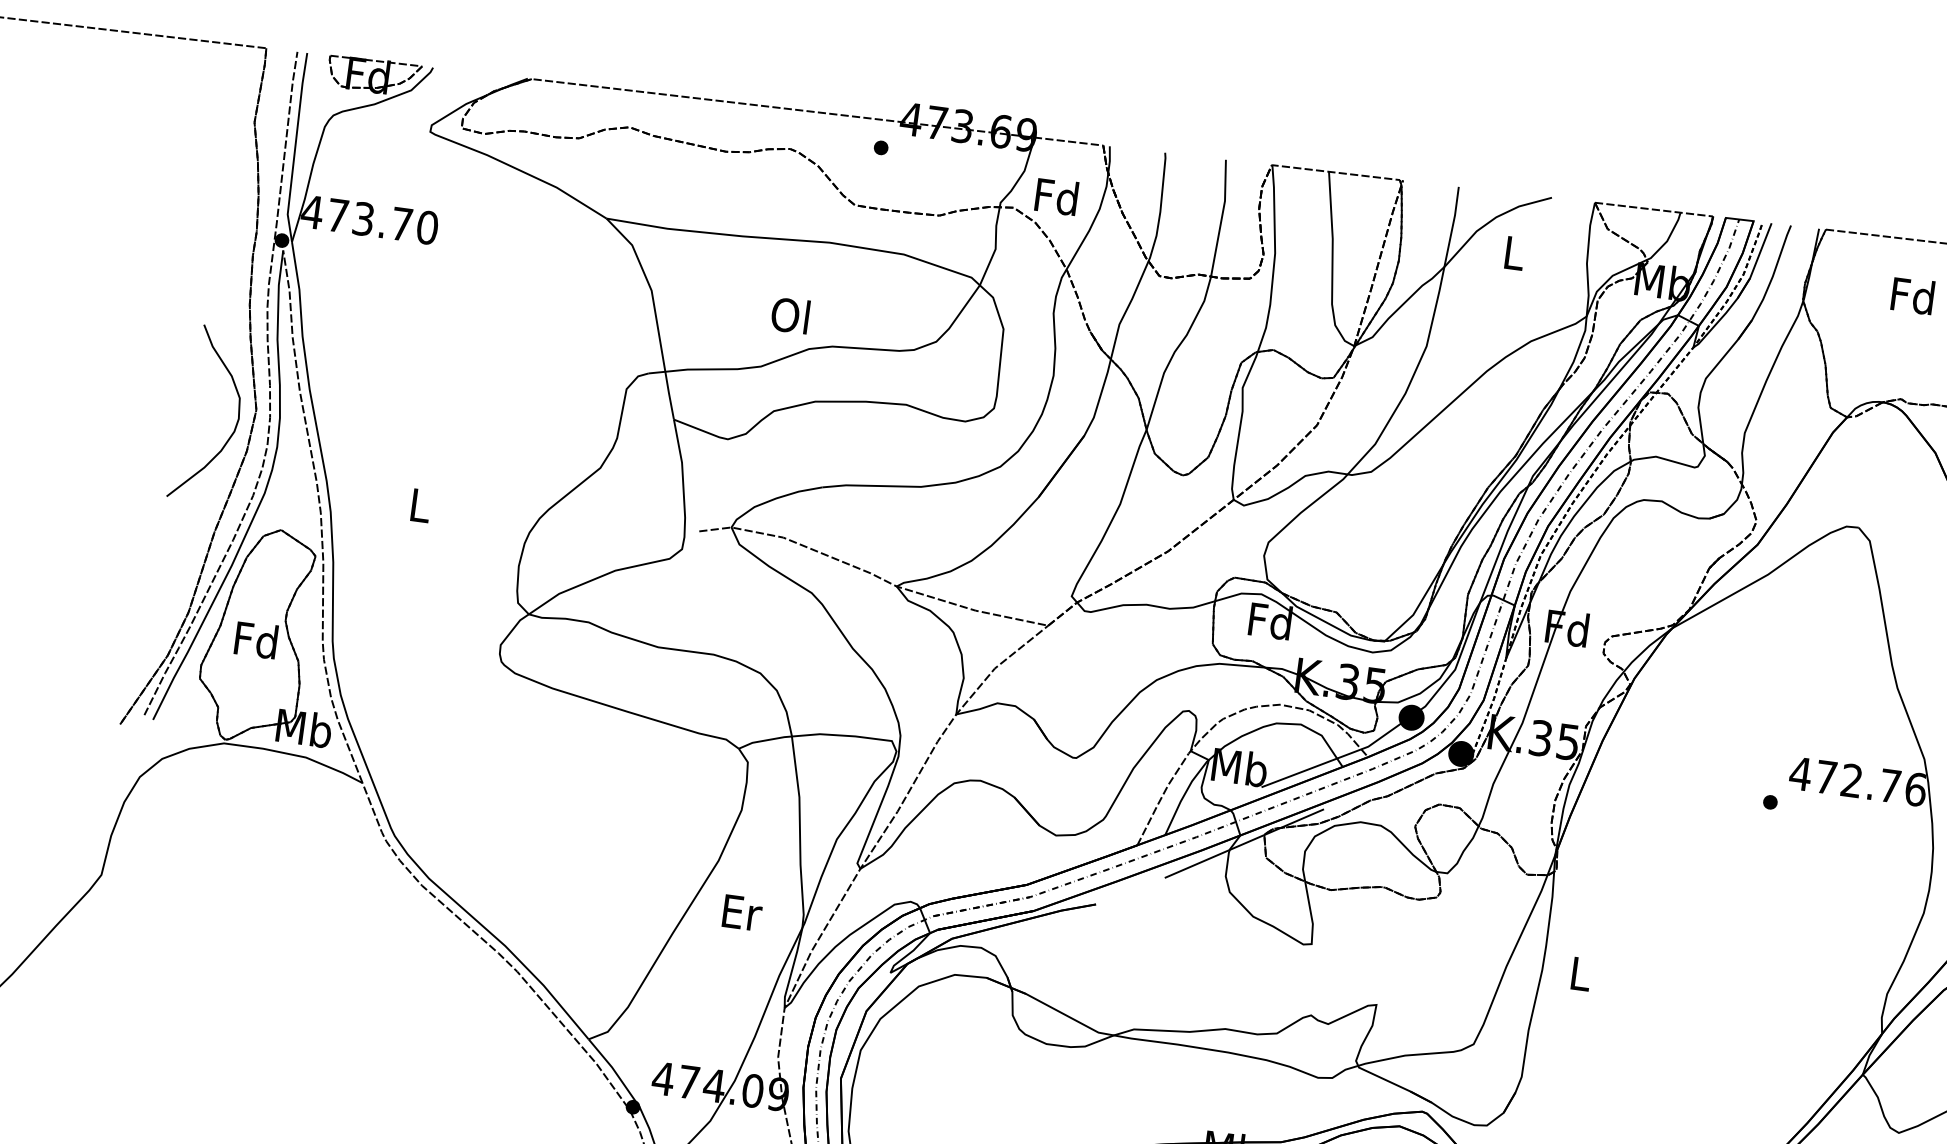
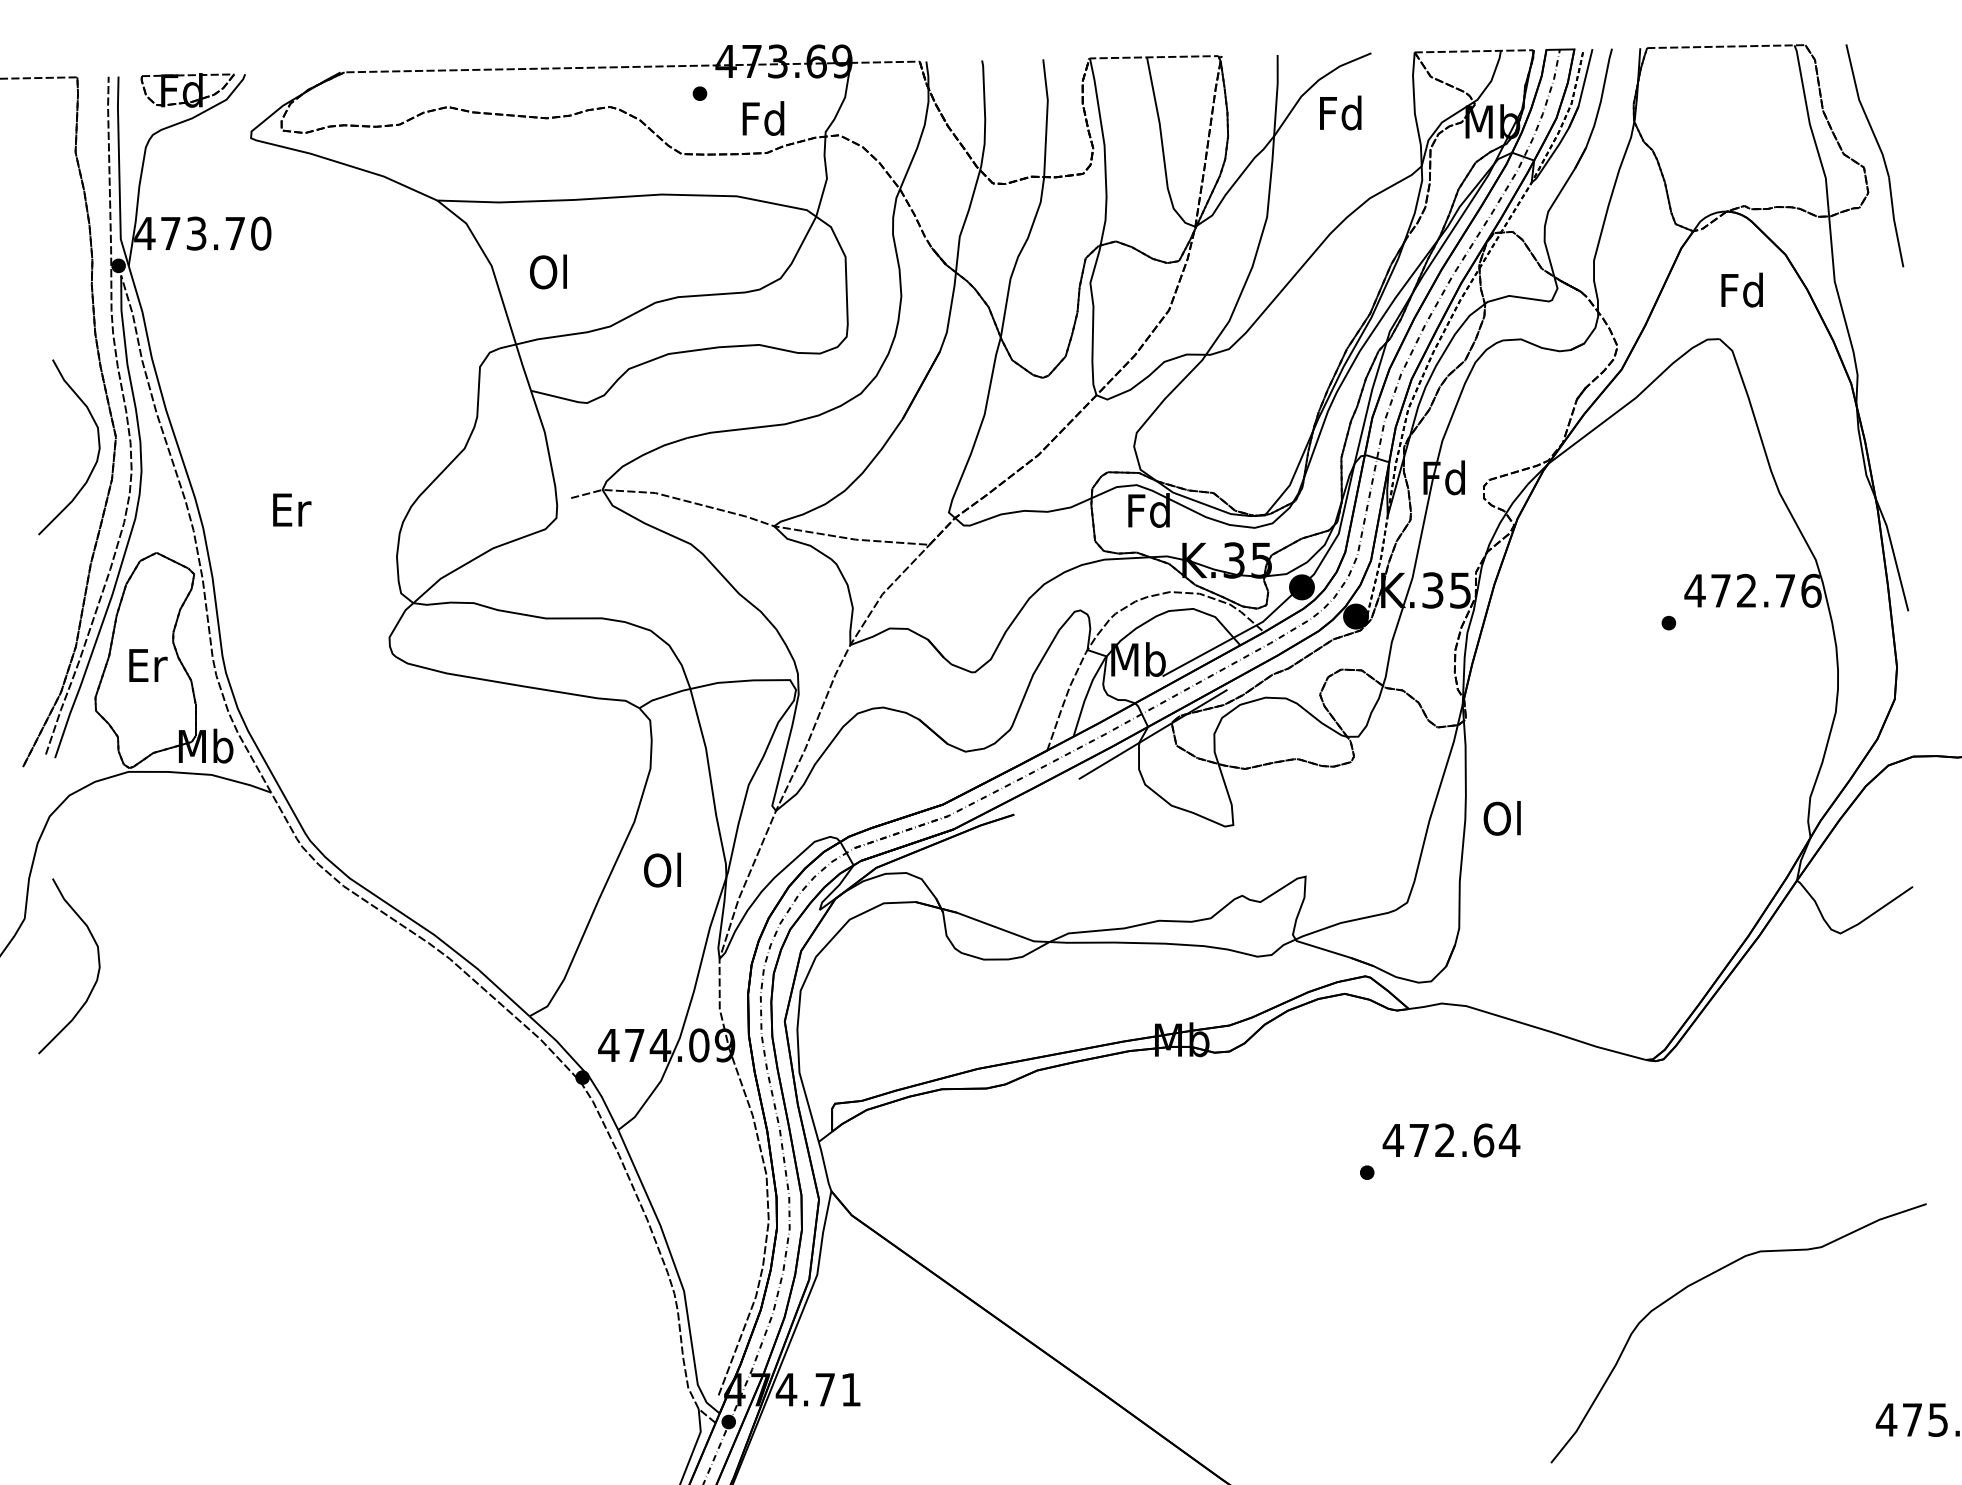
text: (1056, 196) -> (763, 118), moved
text: (1513, 252) -> (1340, 112), L -> Fd
text: (1912, 295) -> (1741, 289), moved
text: (790, 315) -> (548, 271), moved
text: (421, 505) -> (292, 509), L -> Er
text: (256, 639) -> (146, 664), Fd -> Er
text: (742, 911) -> (664, 869), Er -> Ol
curve: (166, 938) -> (97, 972), added
text: (1578, 973) -> (1501, 818), L -> Ol

